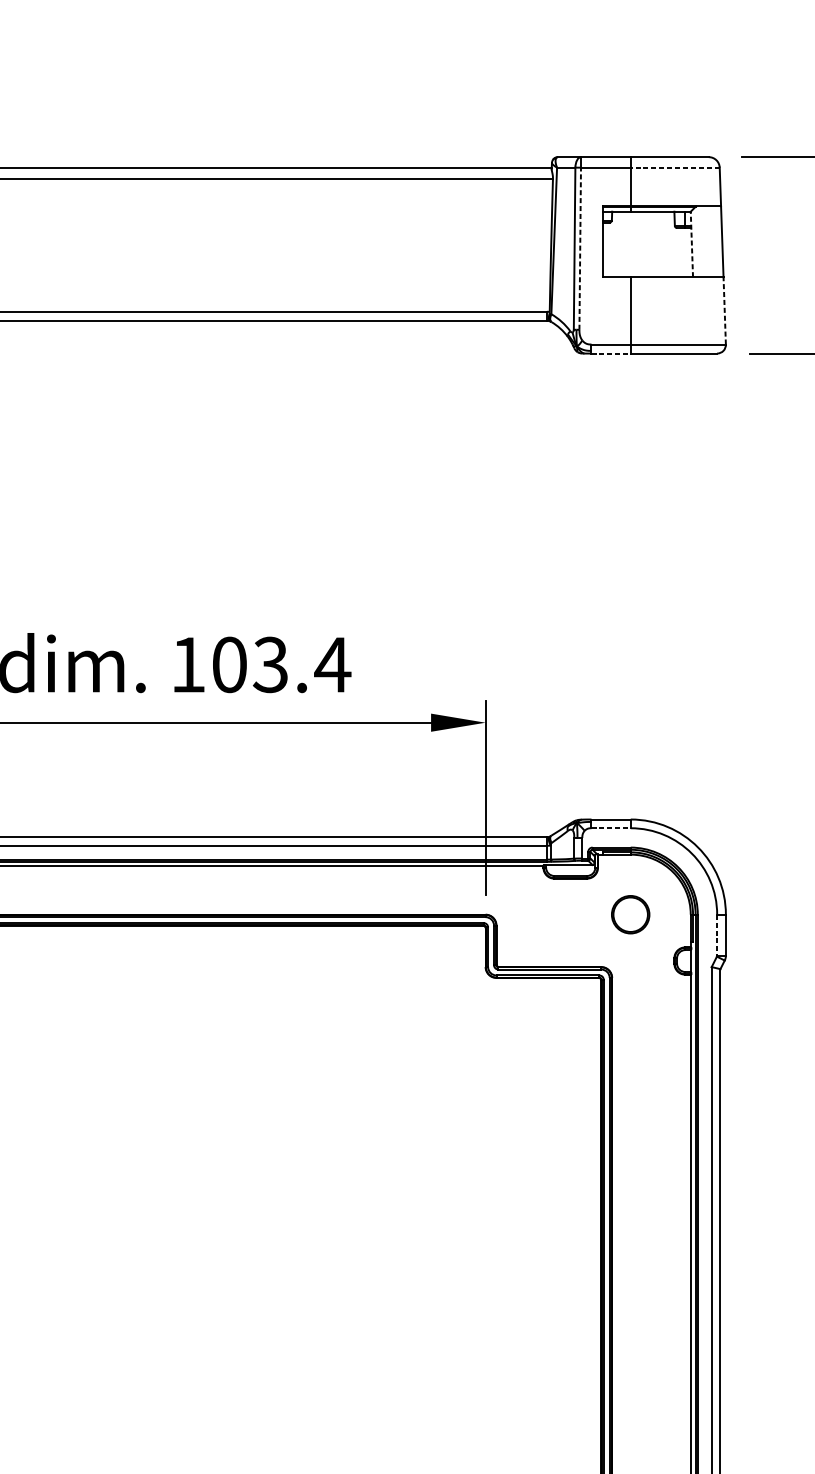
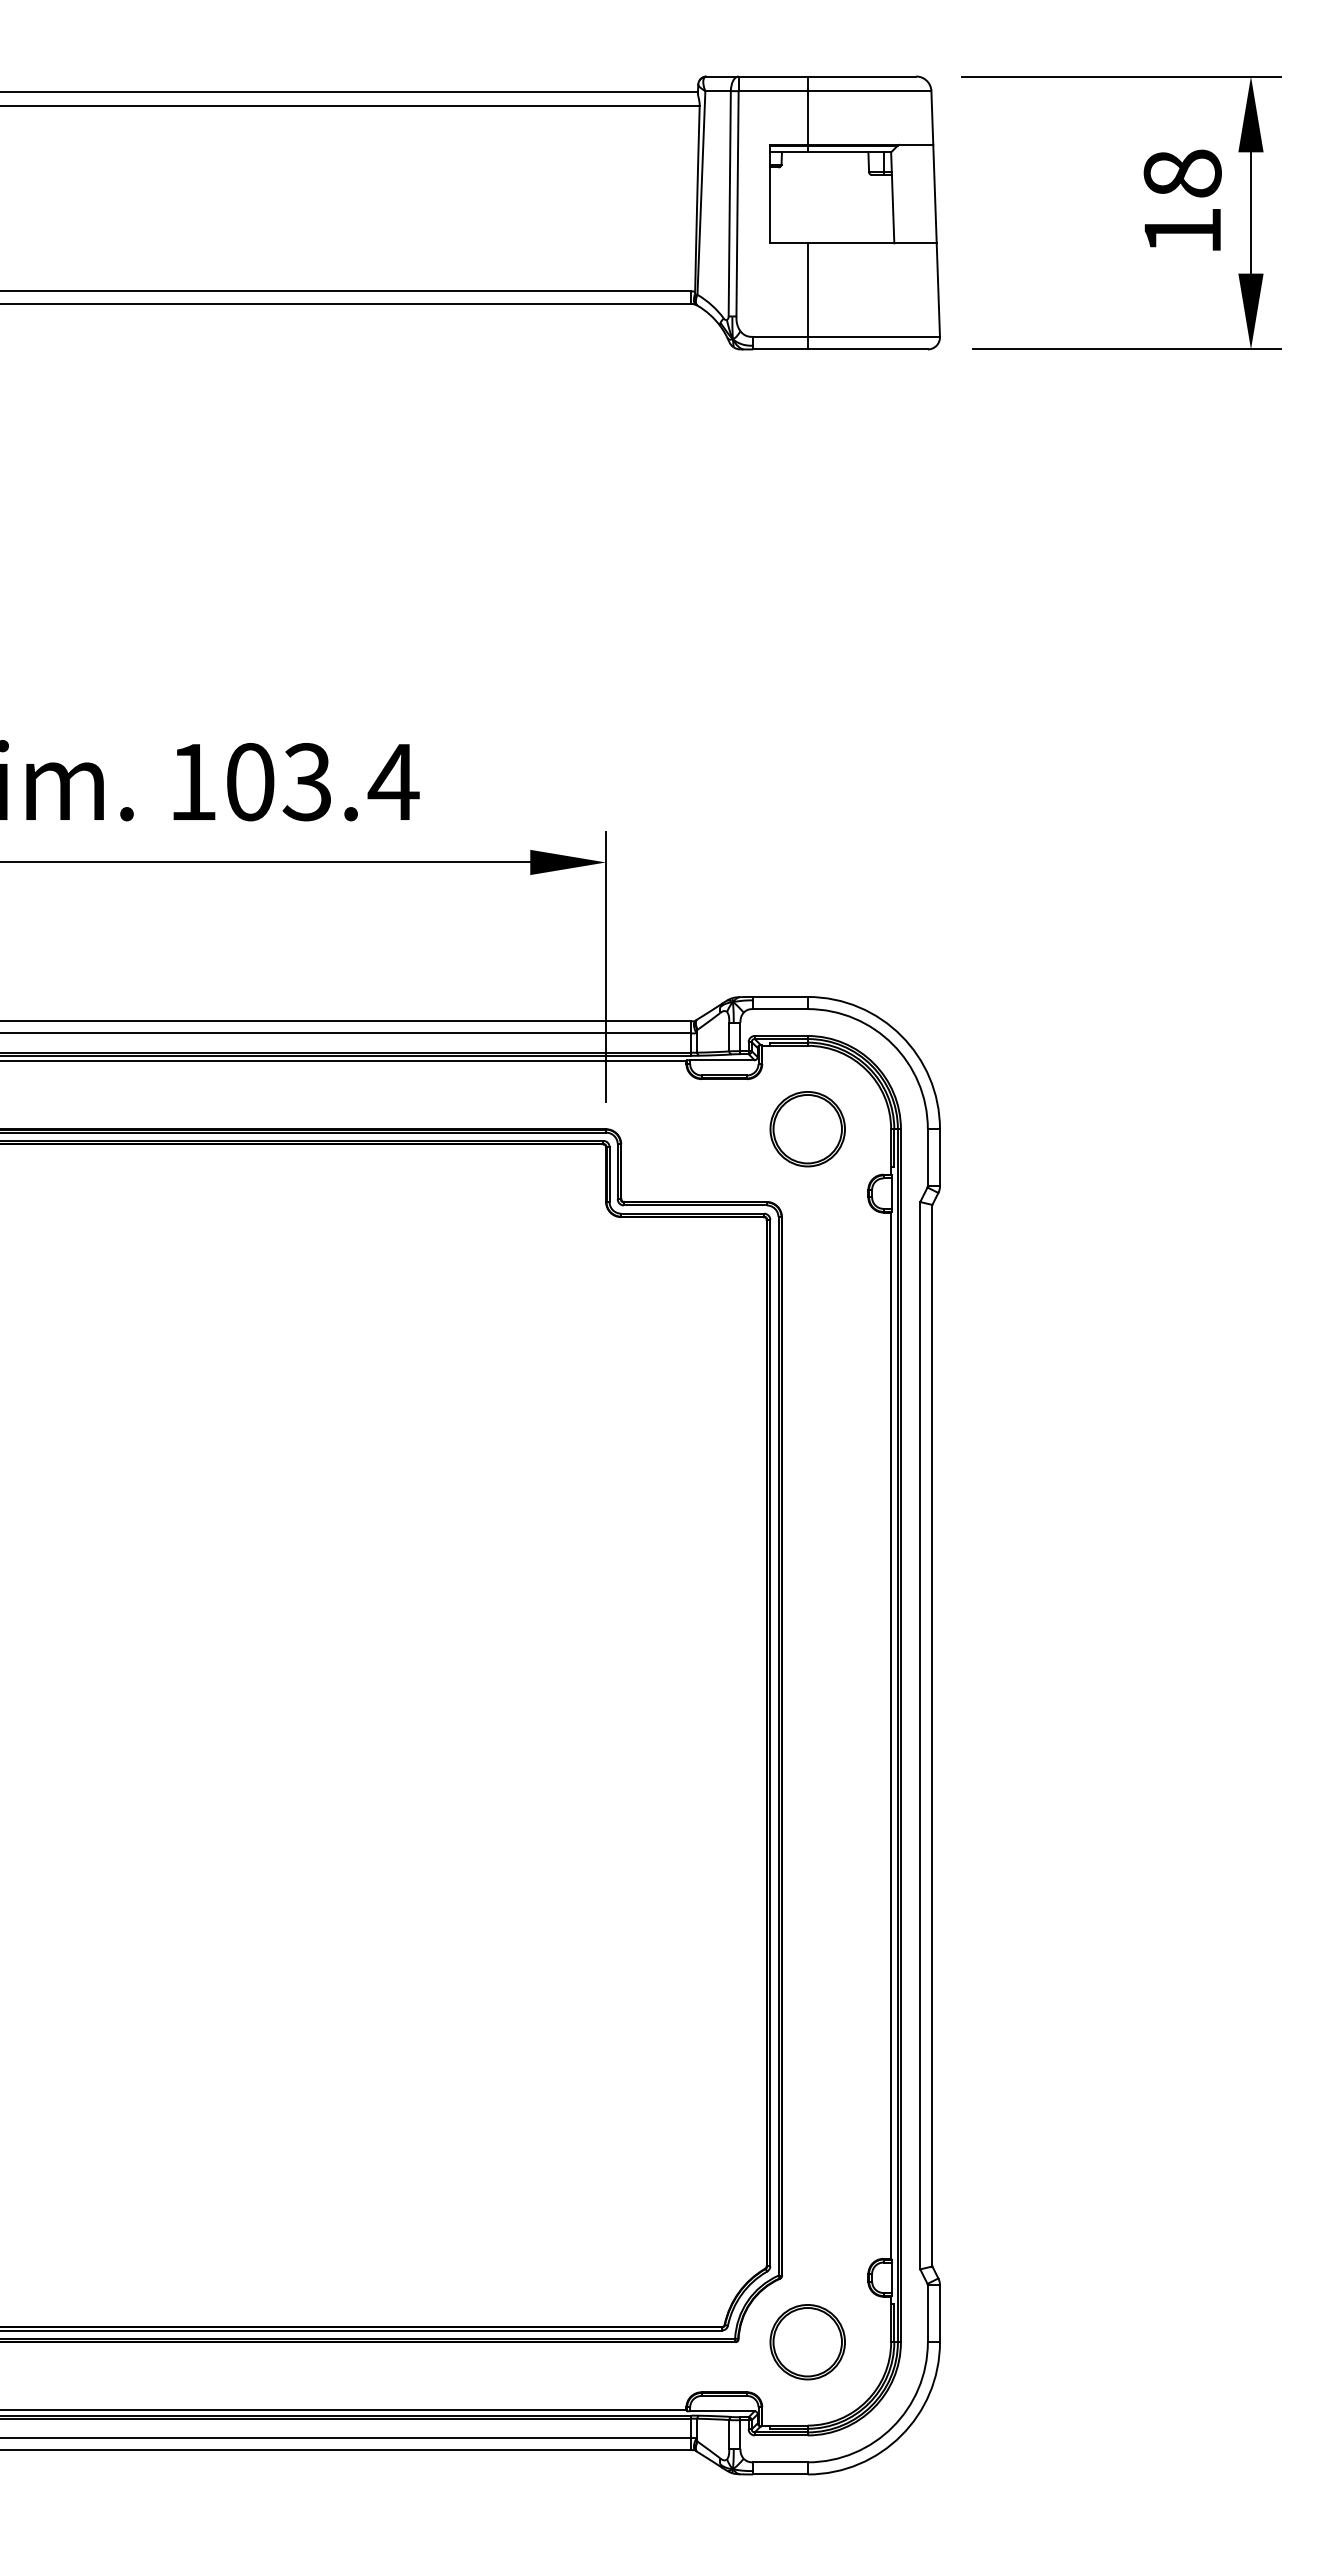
line: (675, 167) -> (869, 91), dashed -> solid
line: (691, 244) -> (892, 197), dashed -> solid
line: (580, 248) -> (737, 203), dashed -> solid
line: (724, 311) -> (938, 290), dashed -> solid
line: (611, 353) -> (780, 349), dashed -> solid
line: (611, 828) -> (780, 1009), dashed -> solid
part: (630, 914) -> (807, 1129), size x1.43
line: (716, 935) -> (927, 1158), dashed -> solid

